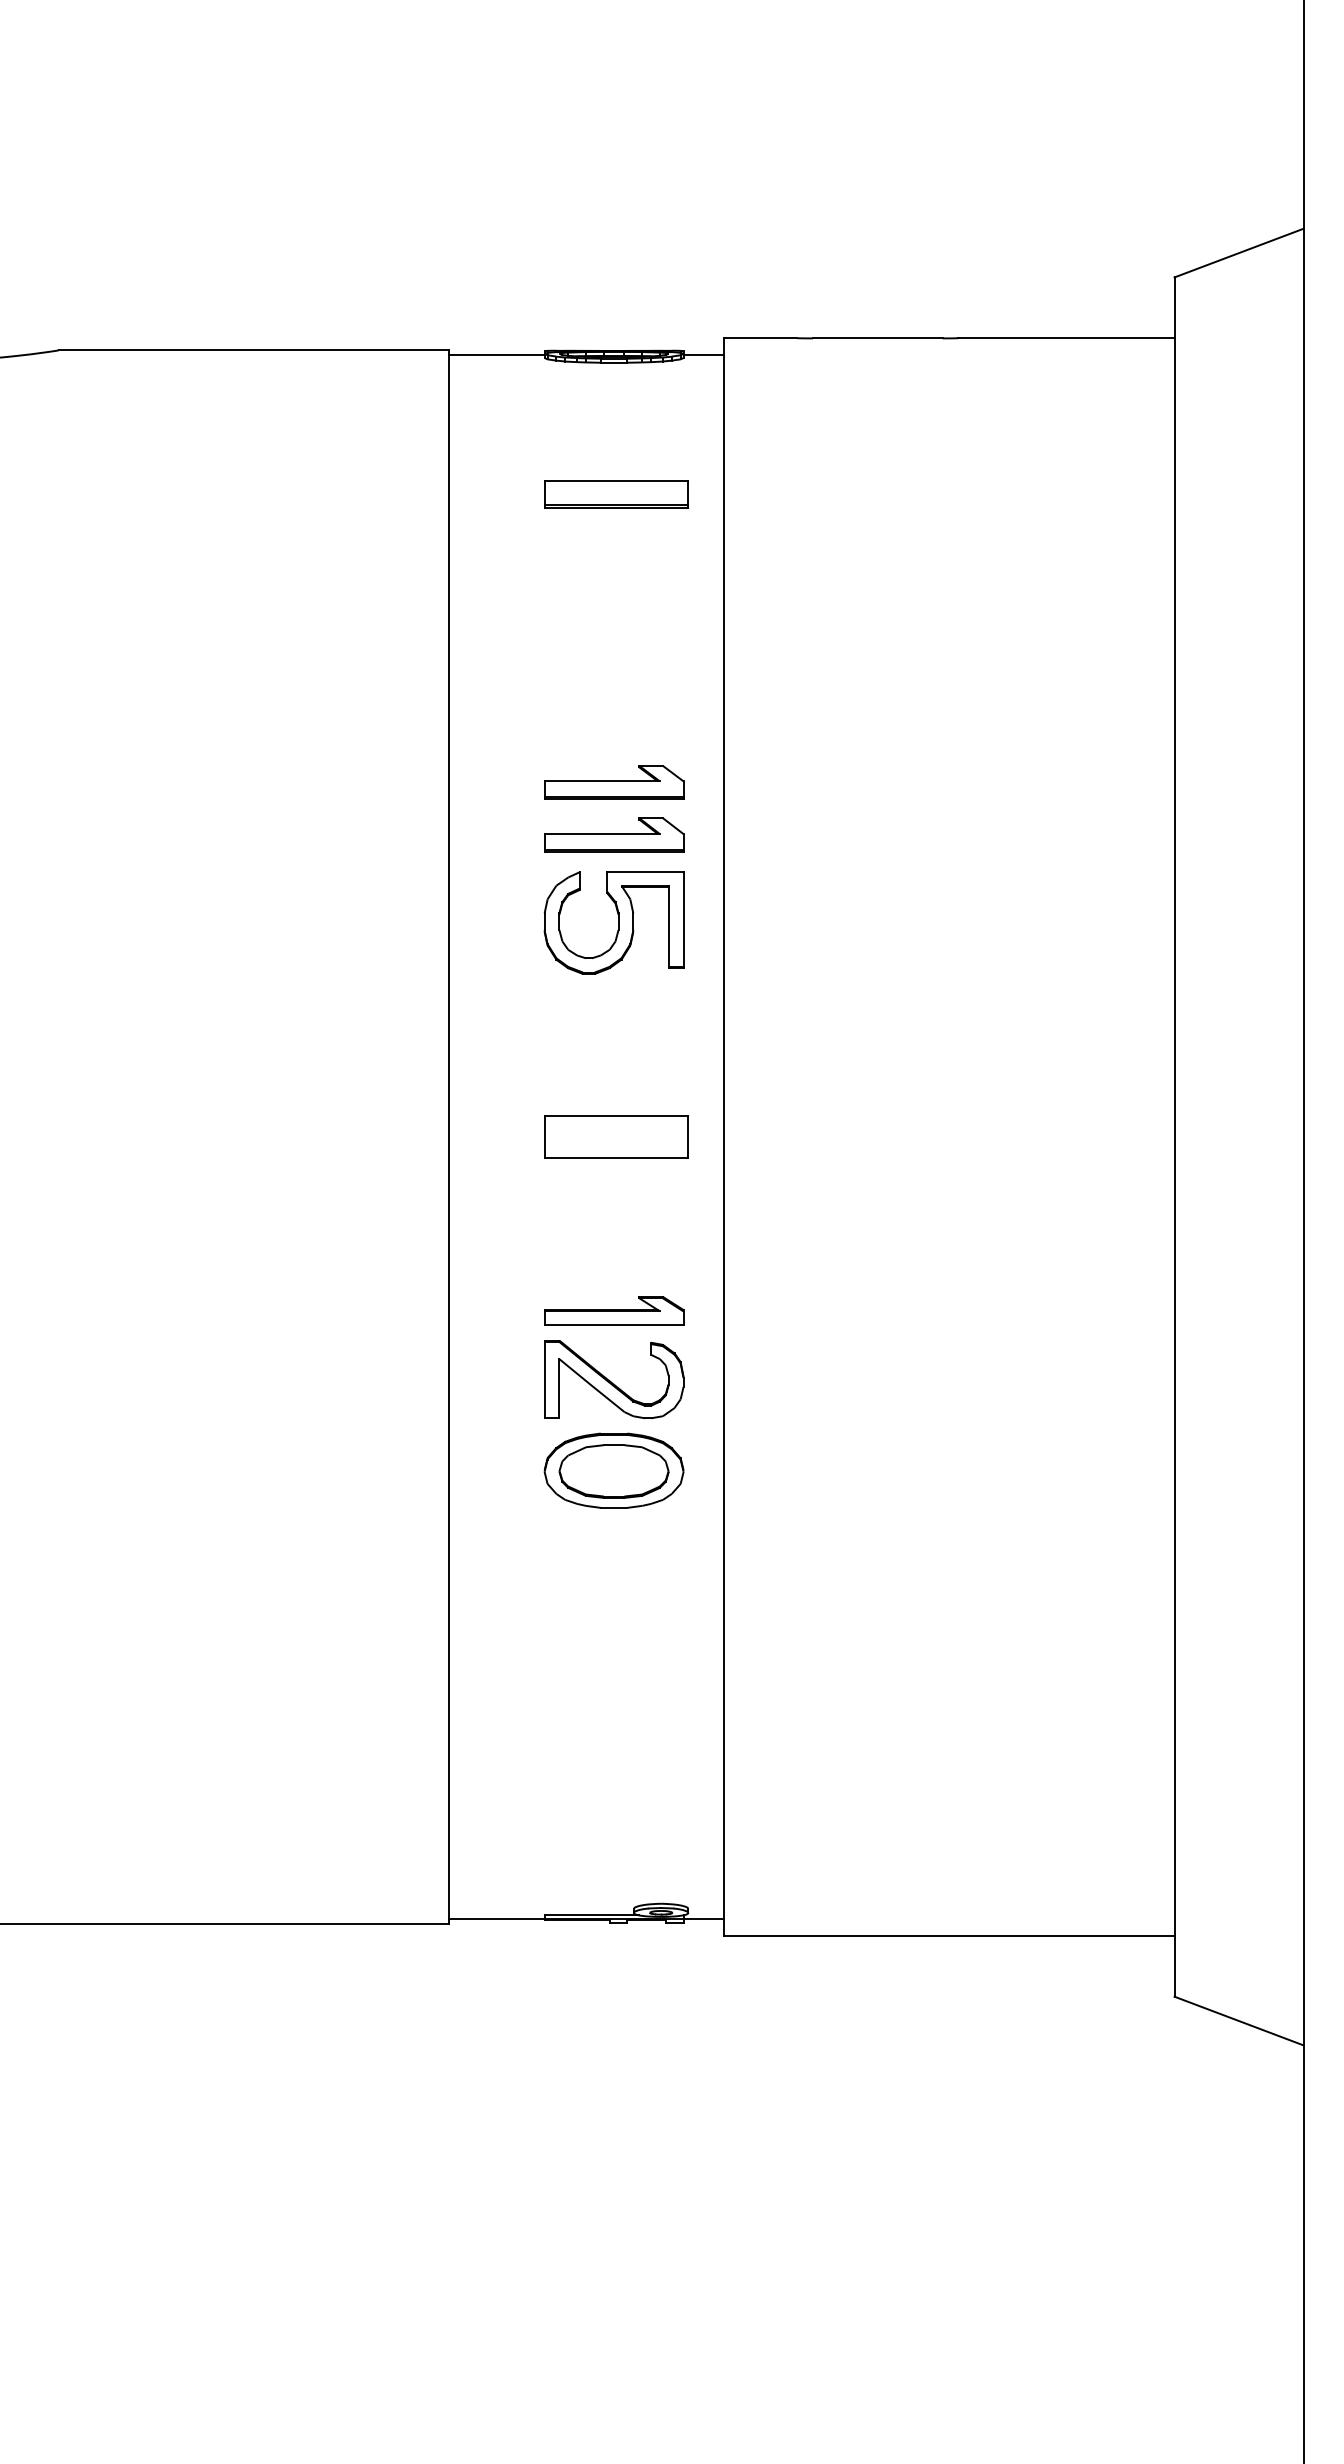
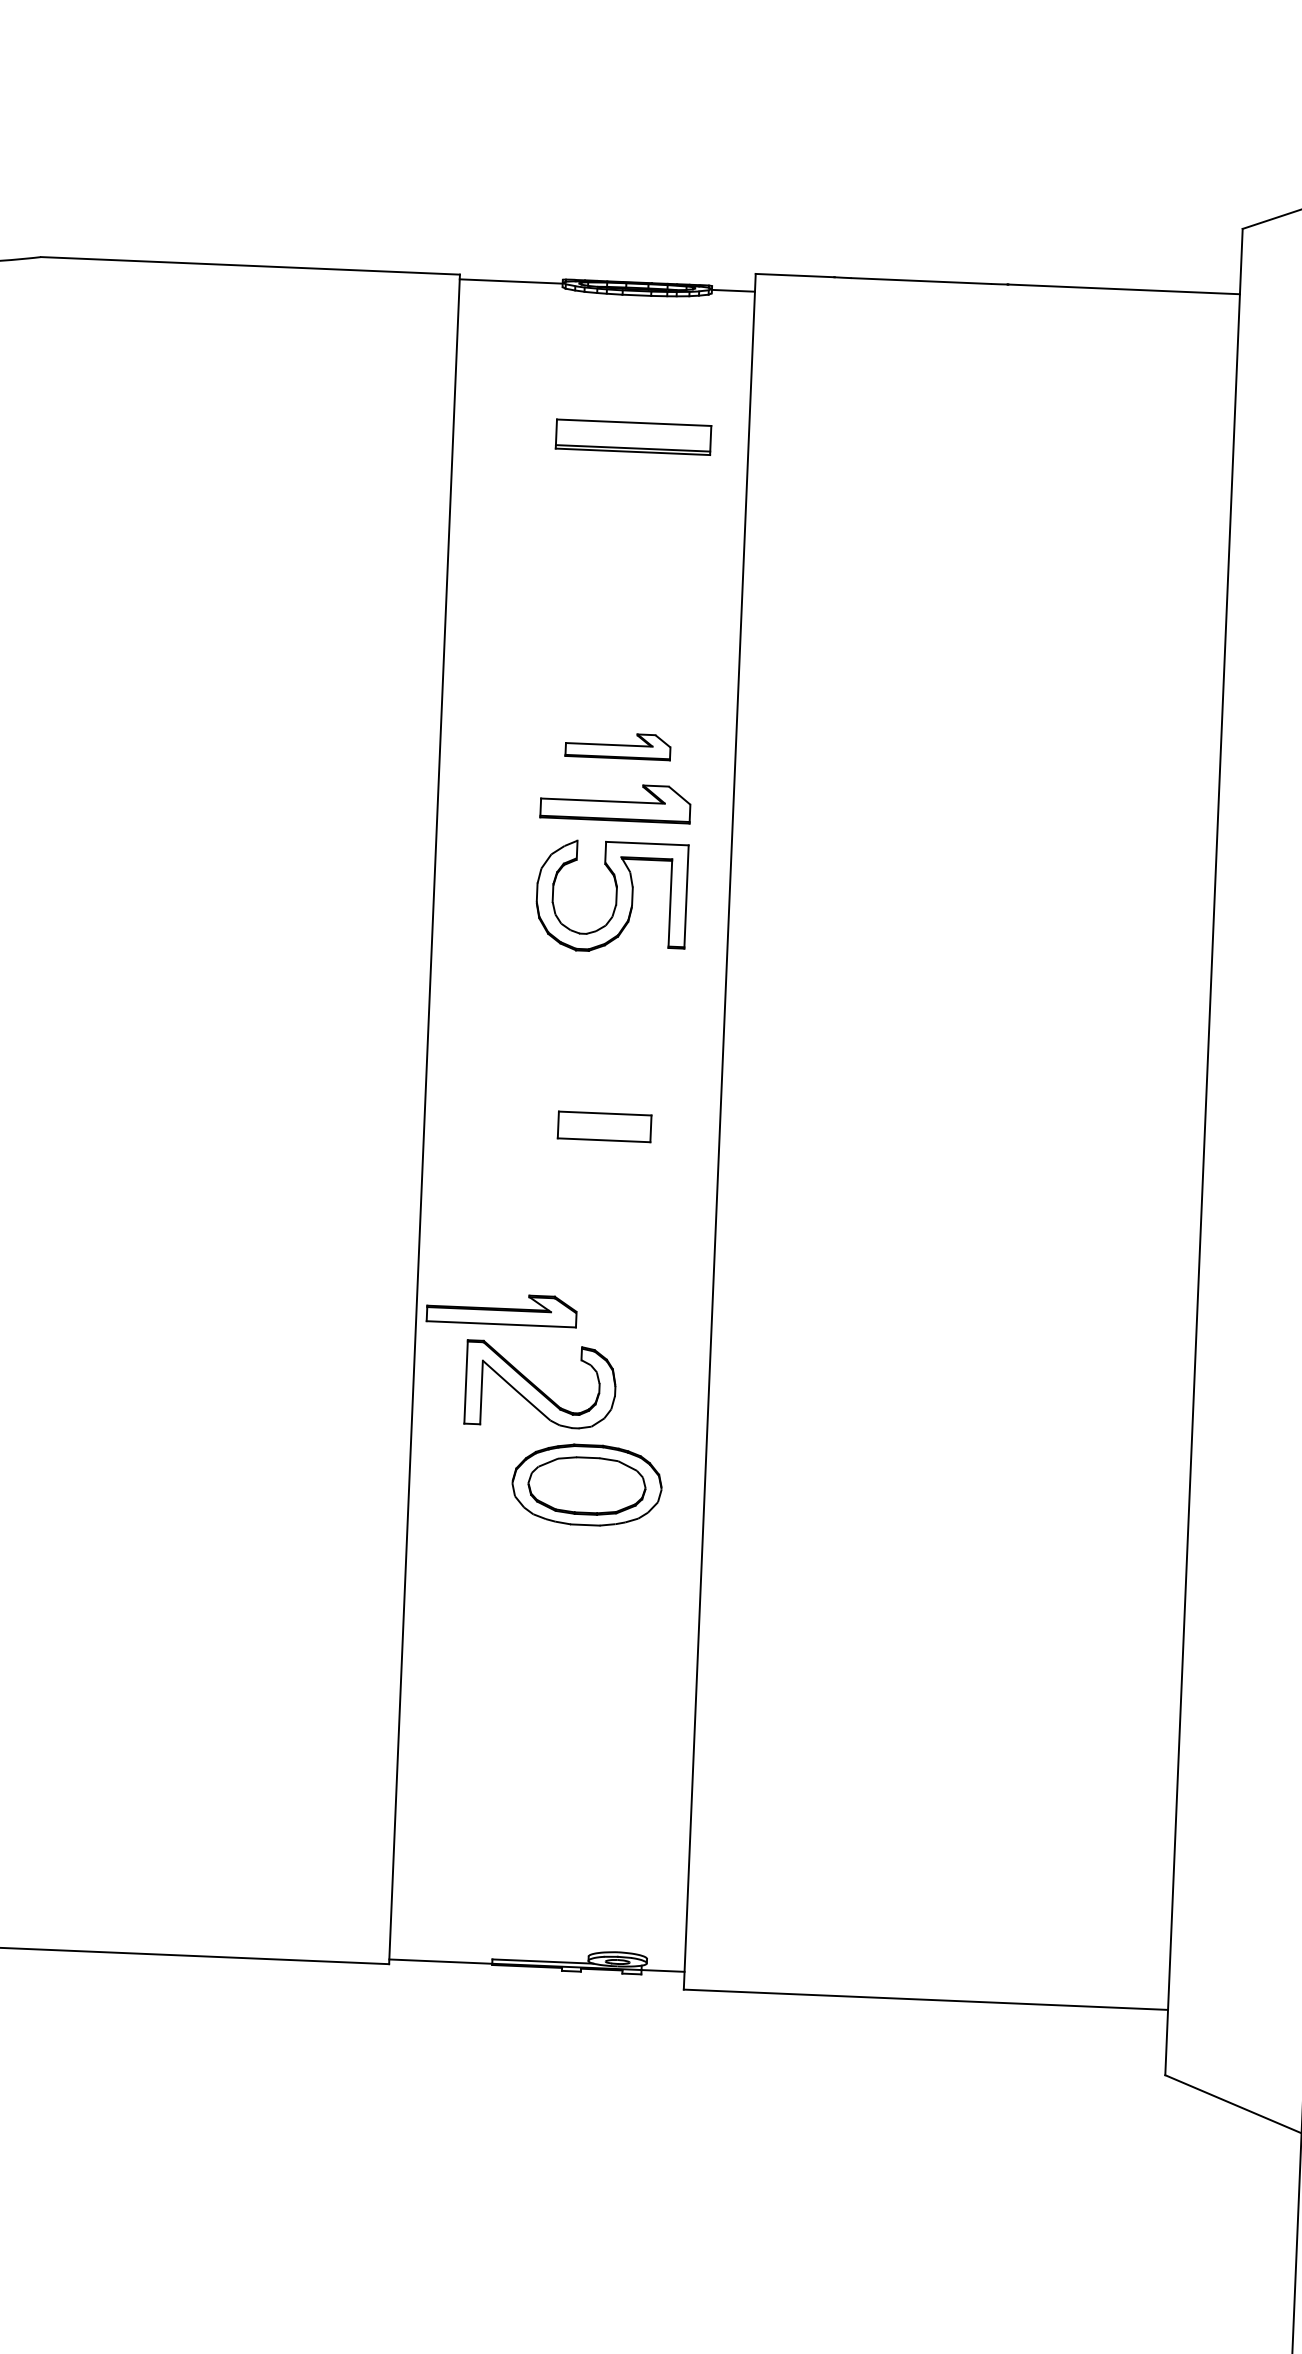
part: (614, 782) -> (618, 746), size x0.7
part: (616, 1136) -> (604, 1126), size x0.6
part: (614, 1310) -> (502, 1309), moved
part: (614, 1379) -> (541, 1385), moved

